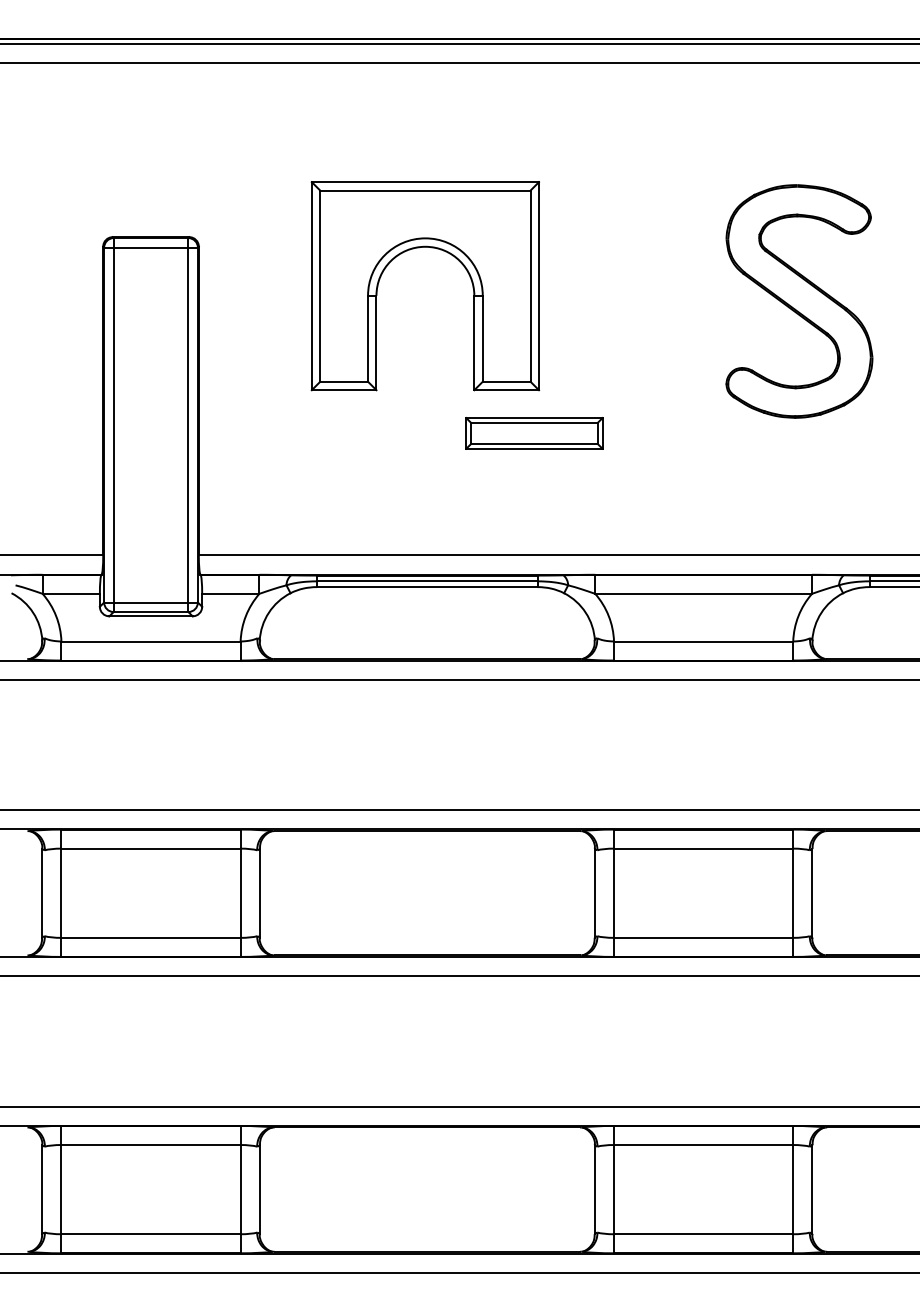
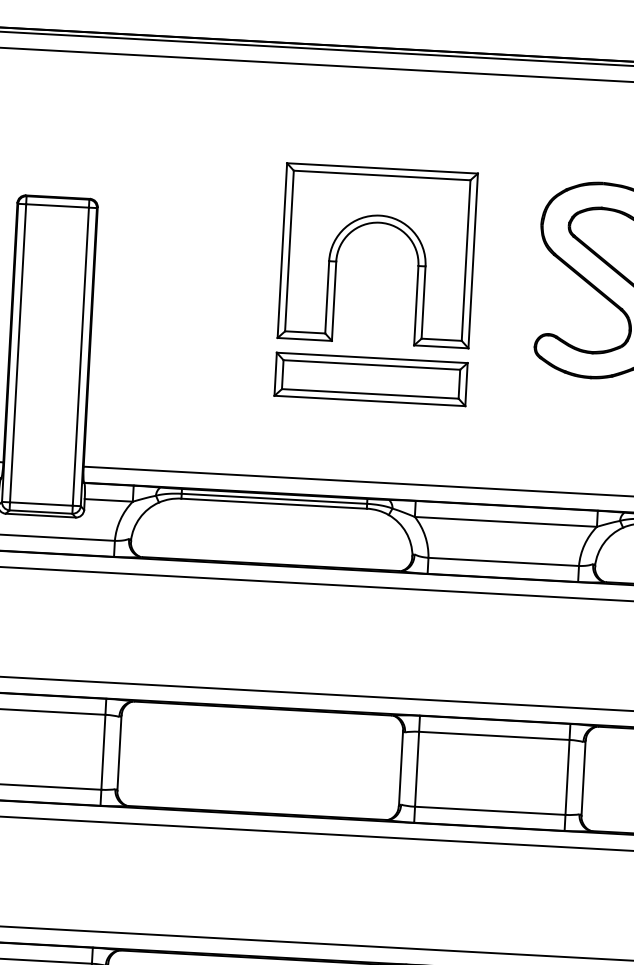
part: (419, 248) -> (374, 223), moved
part: (534, 433) -> (371, 379), size x1.67

